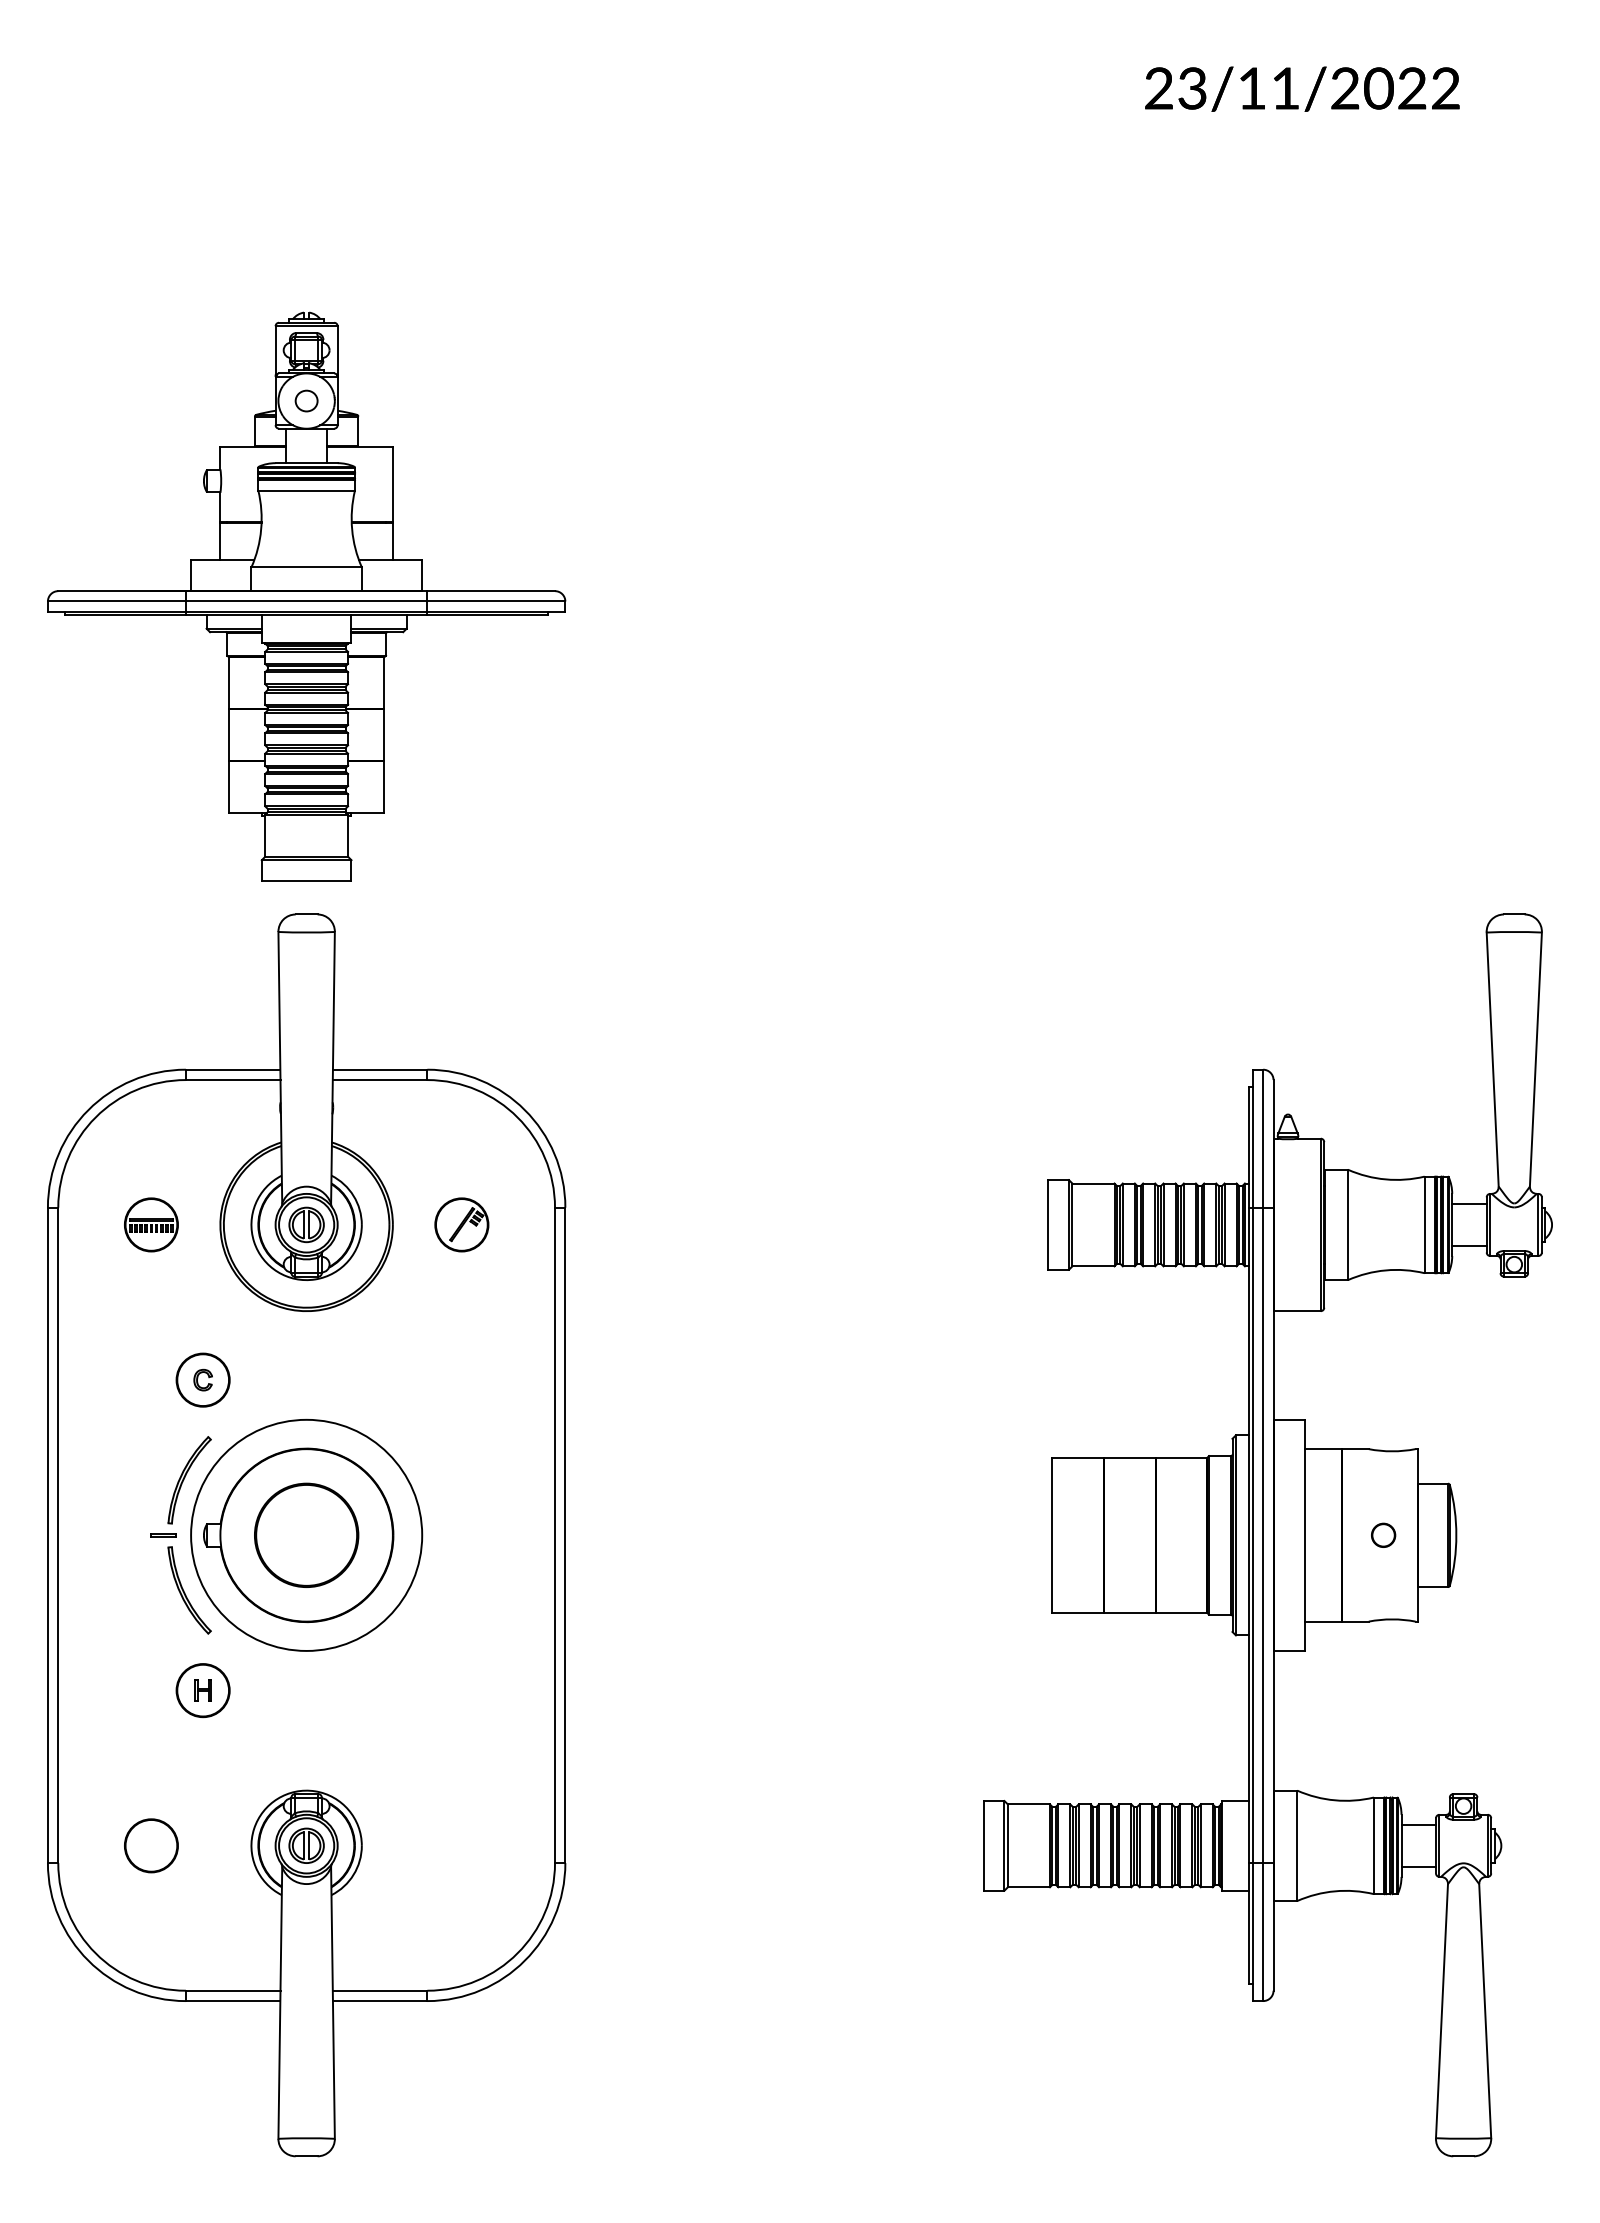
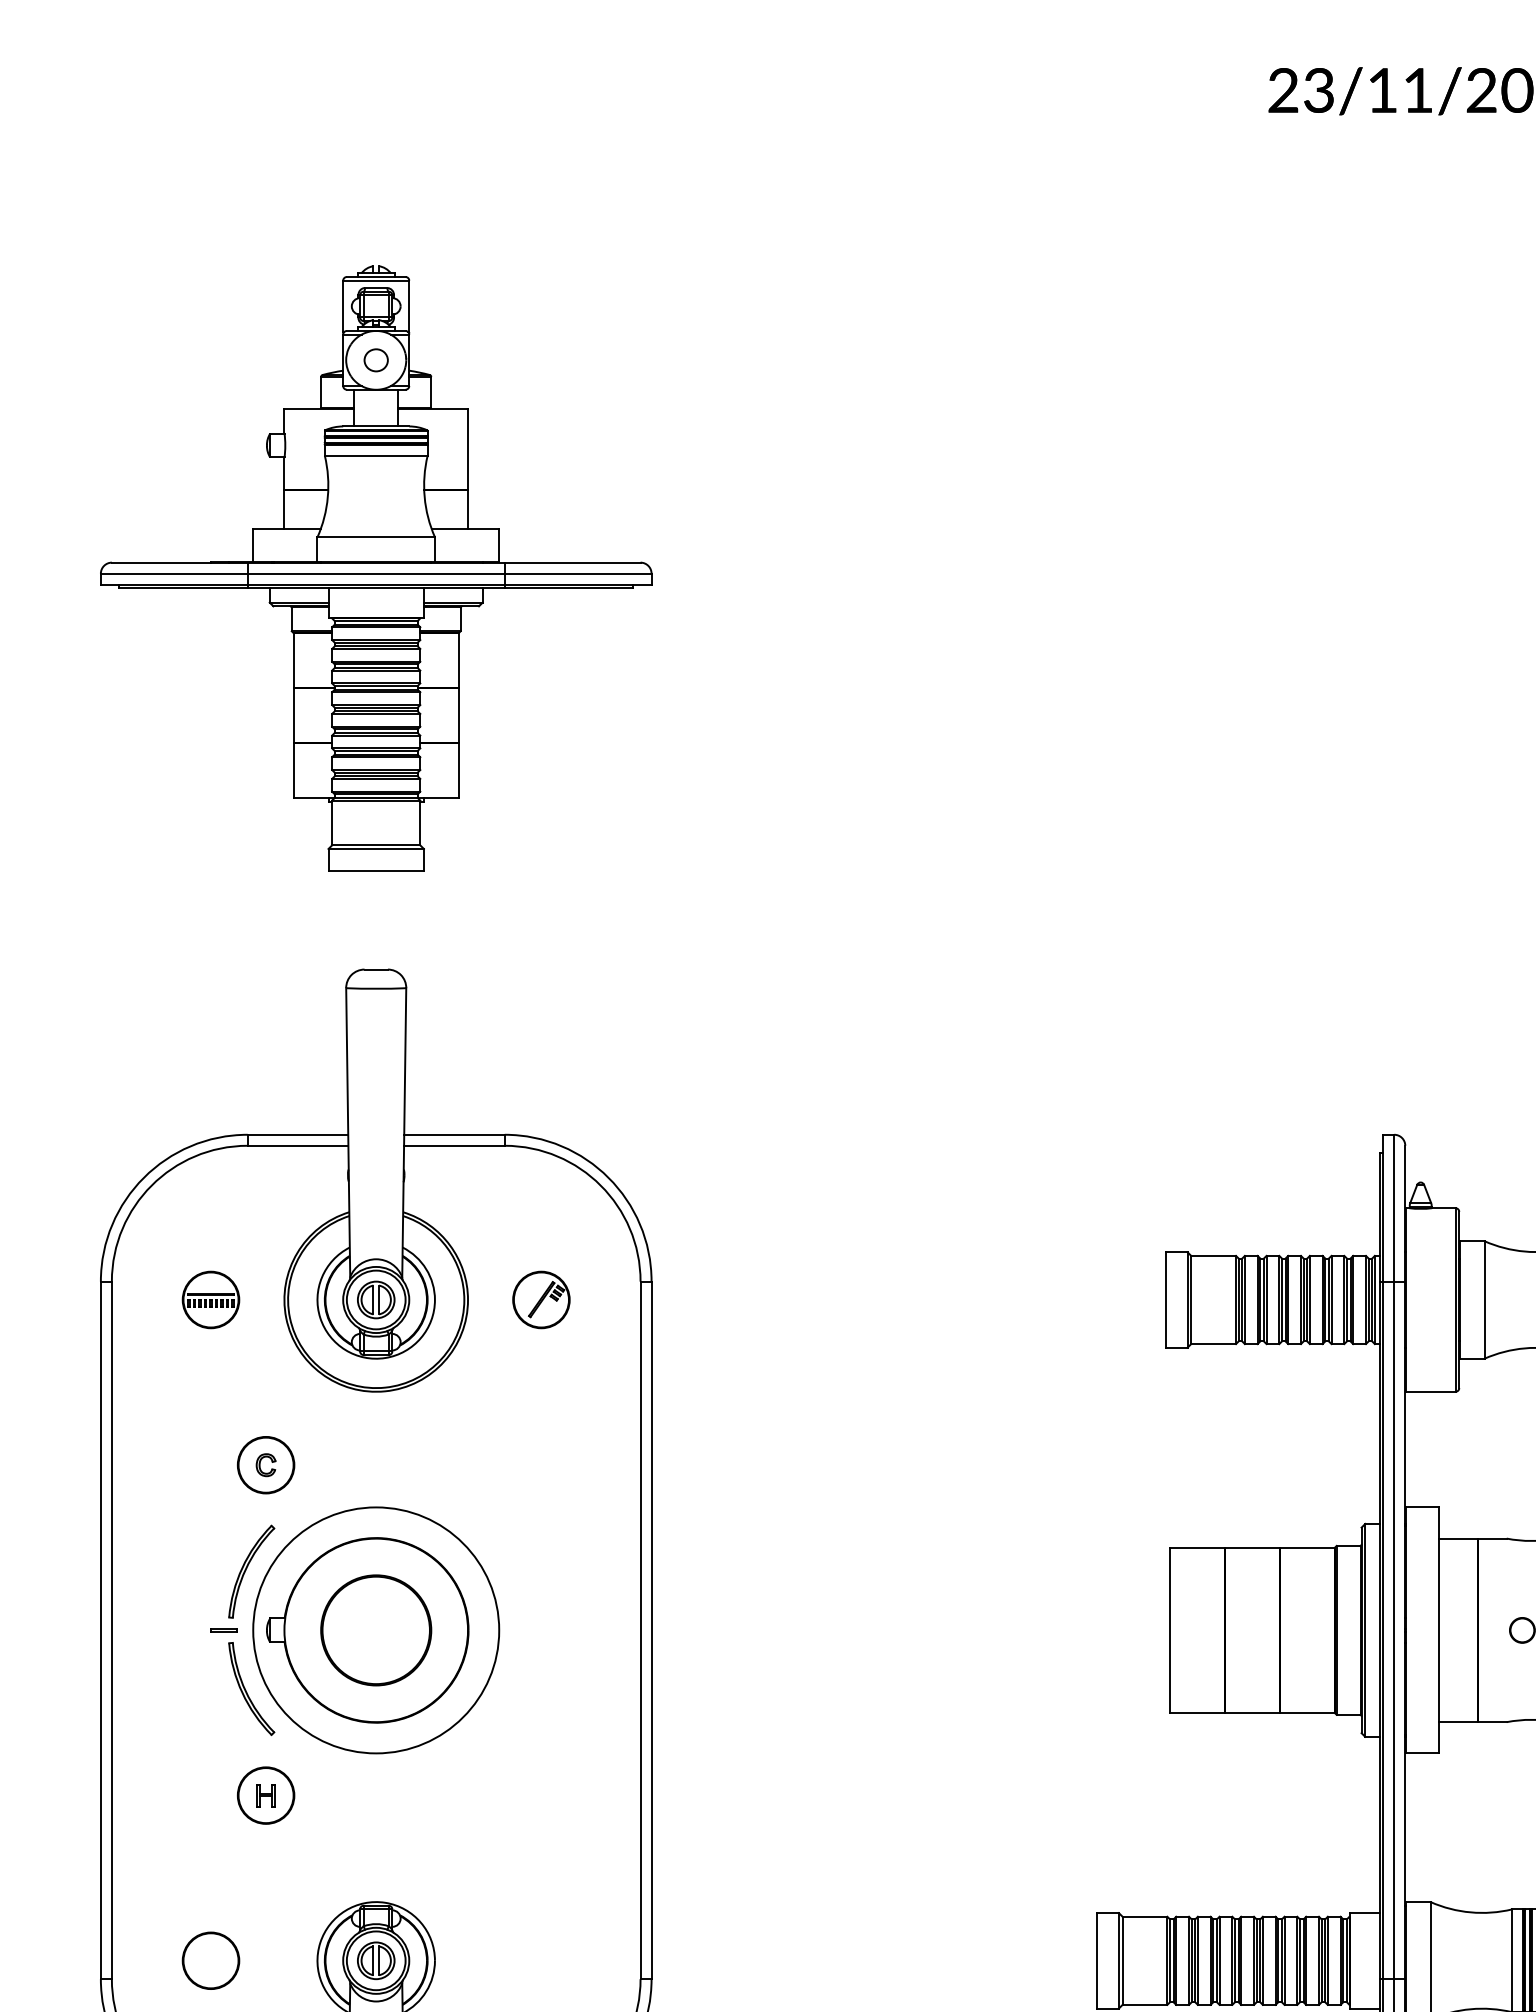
part: (306, 596) -> (376, 568), moved

